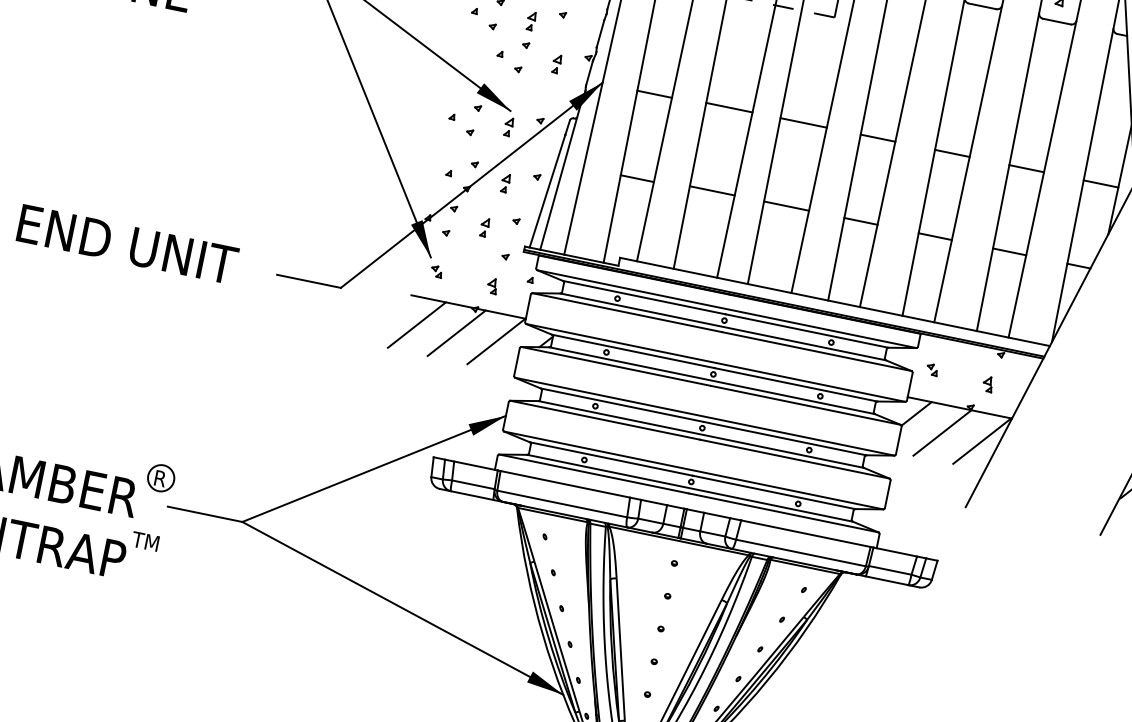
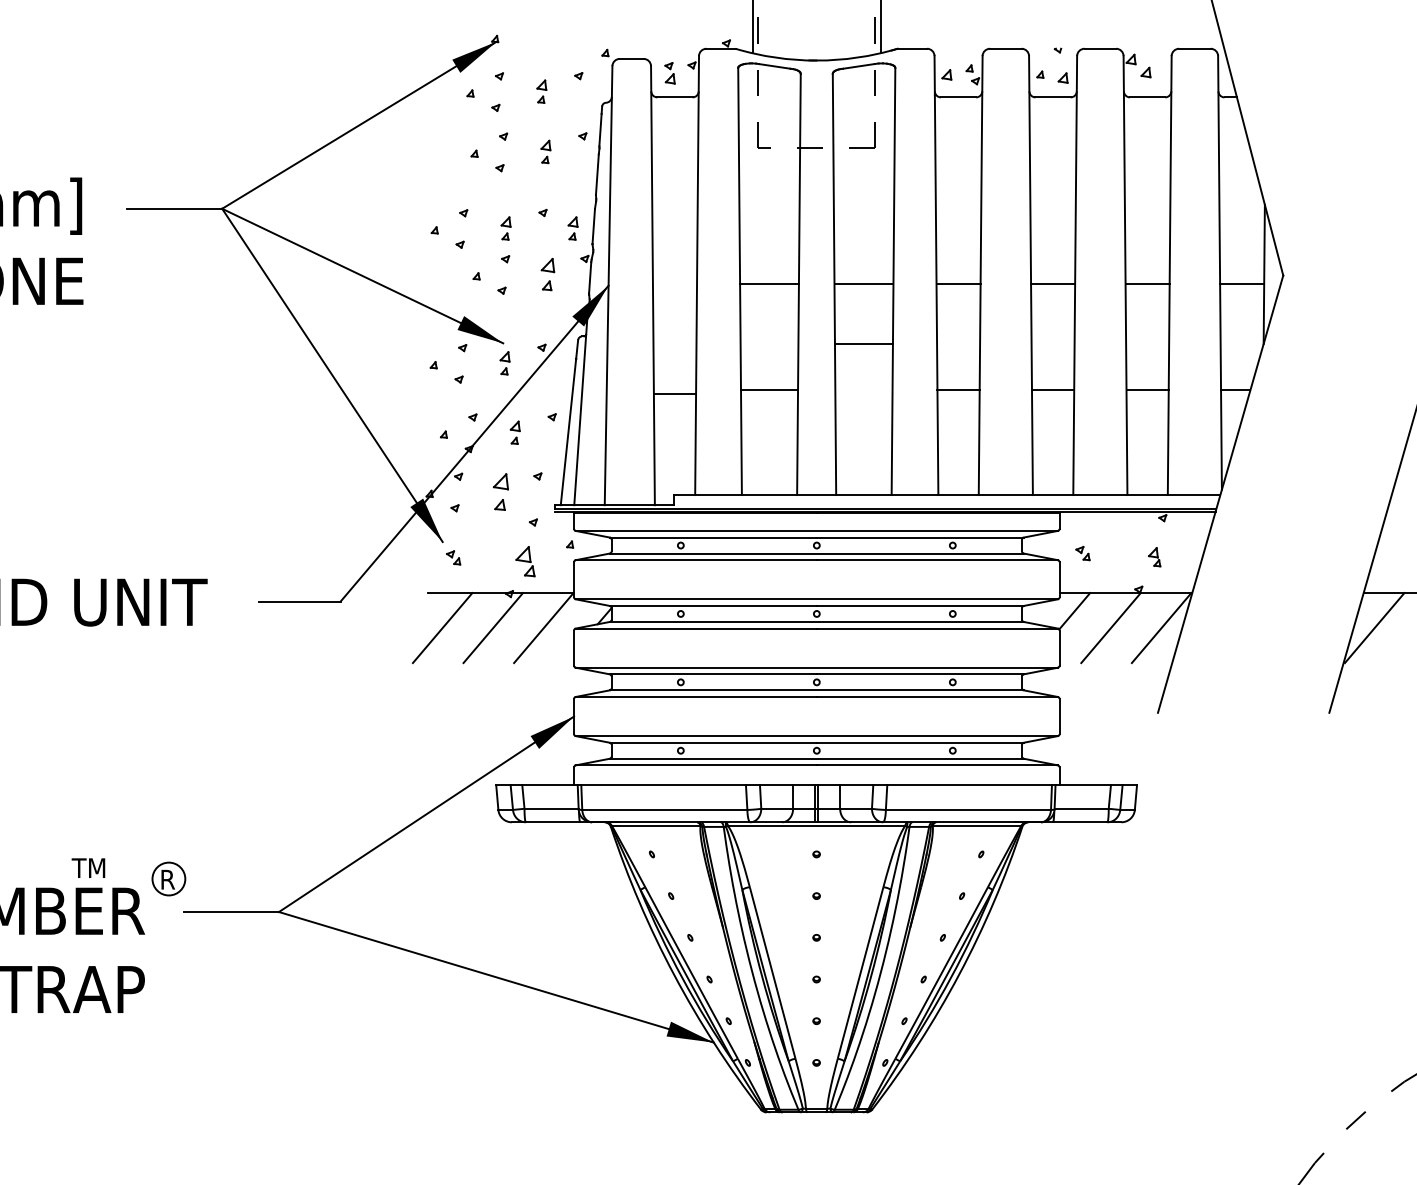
part: (583, 31) -> (572, 228), added
part: (556, 64) -> (547, 274), size x1.4
line: (654, 93) -> (674, 286), removed
line: (786, 206) -> (863, 344), moved
part: (484, 227) -> (500, 491), size x1.6
part: (492, 285) -> (524, 561), size x1.6
text: (145, 540) -> (88, 867), moved

